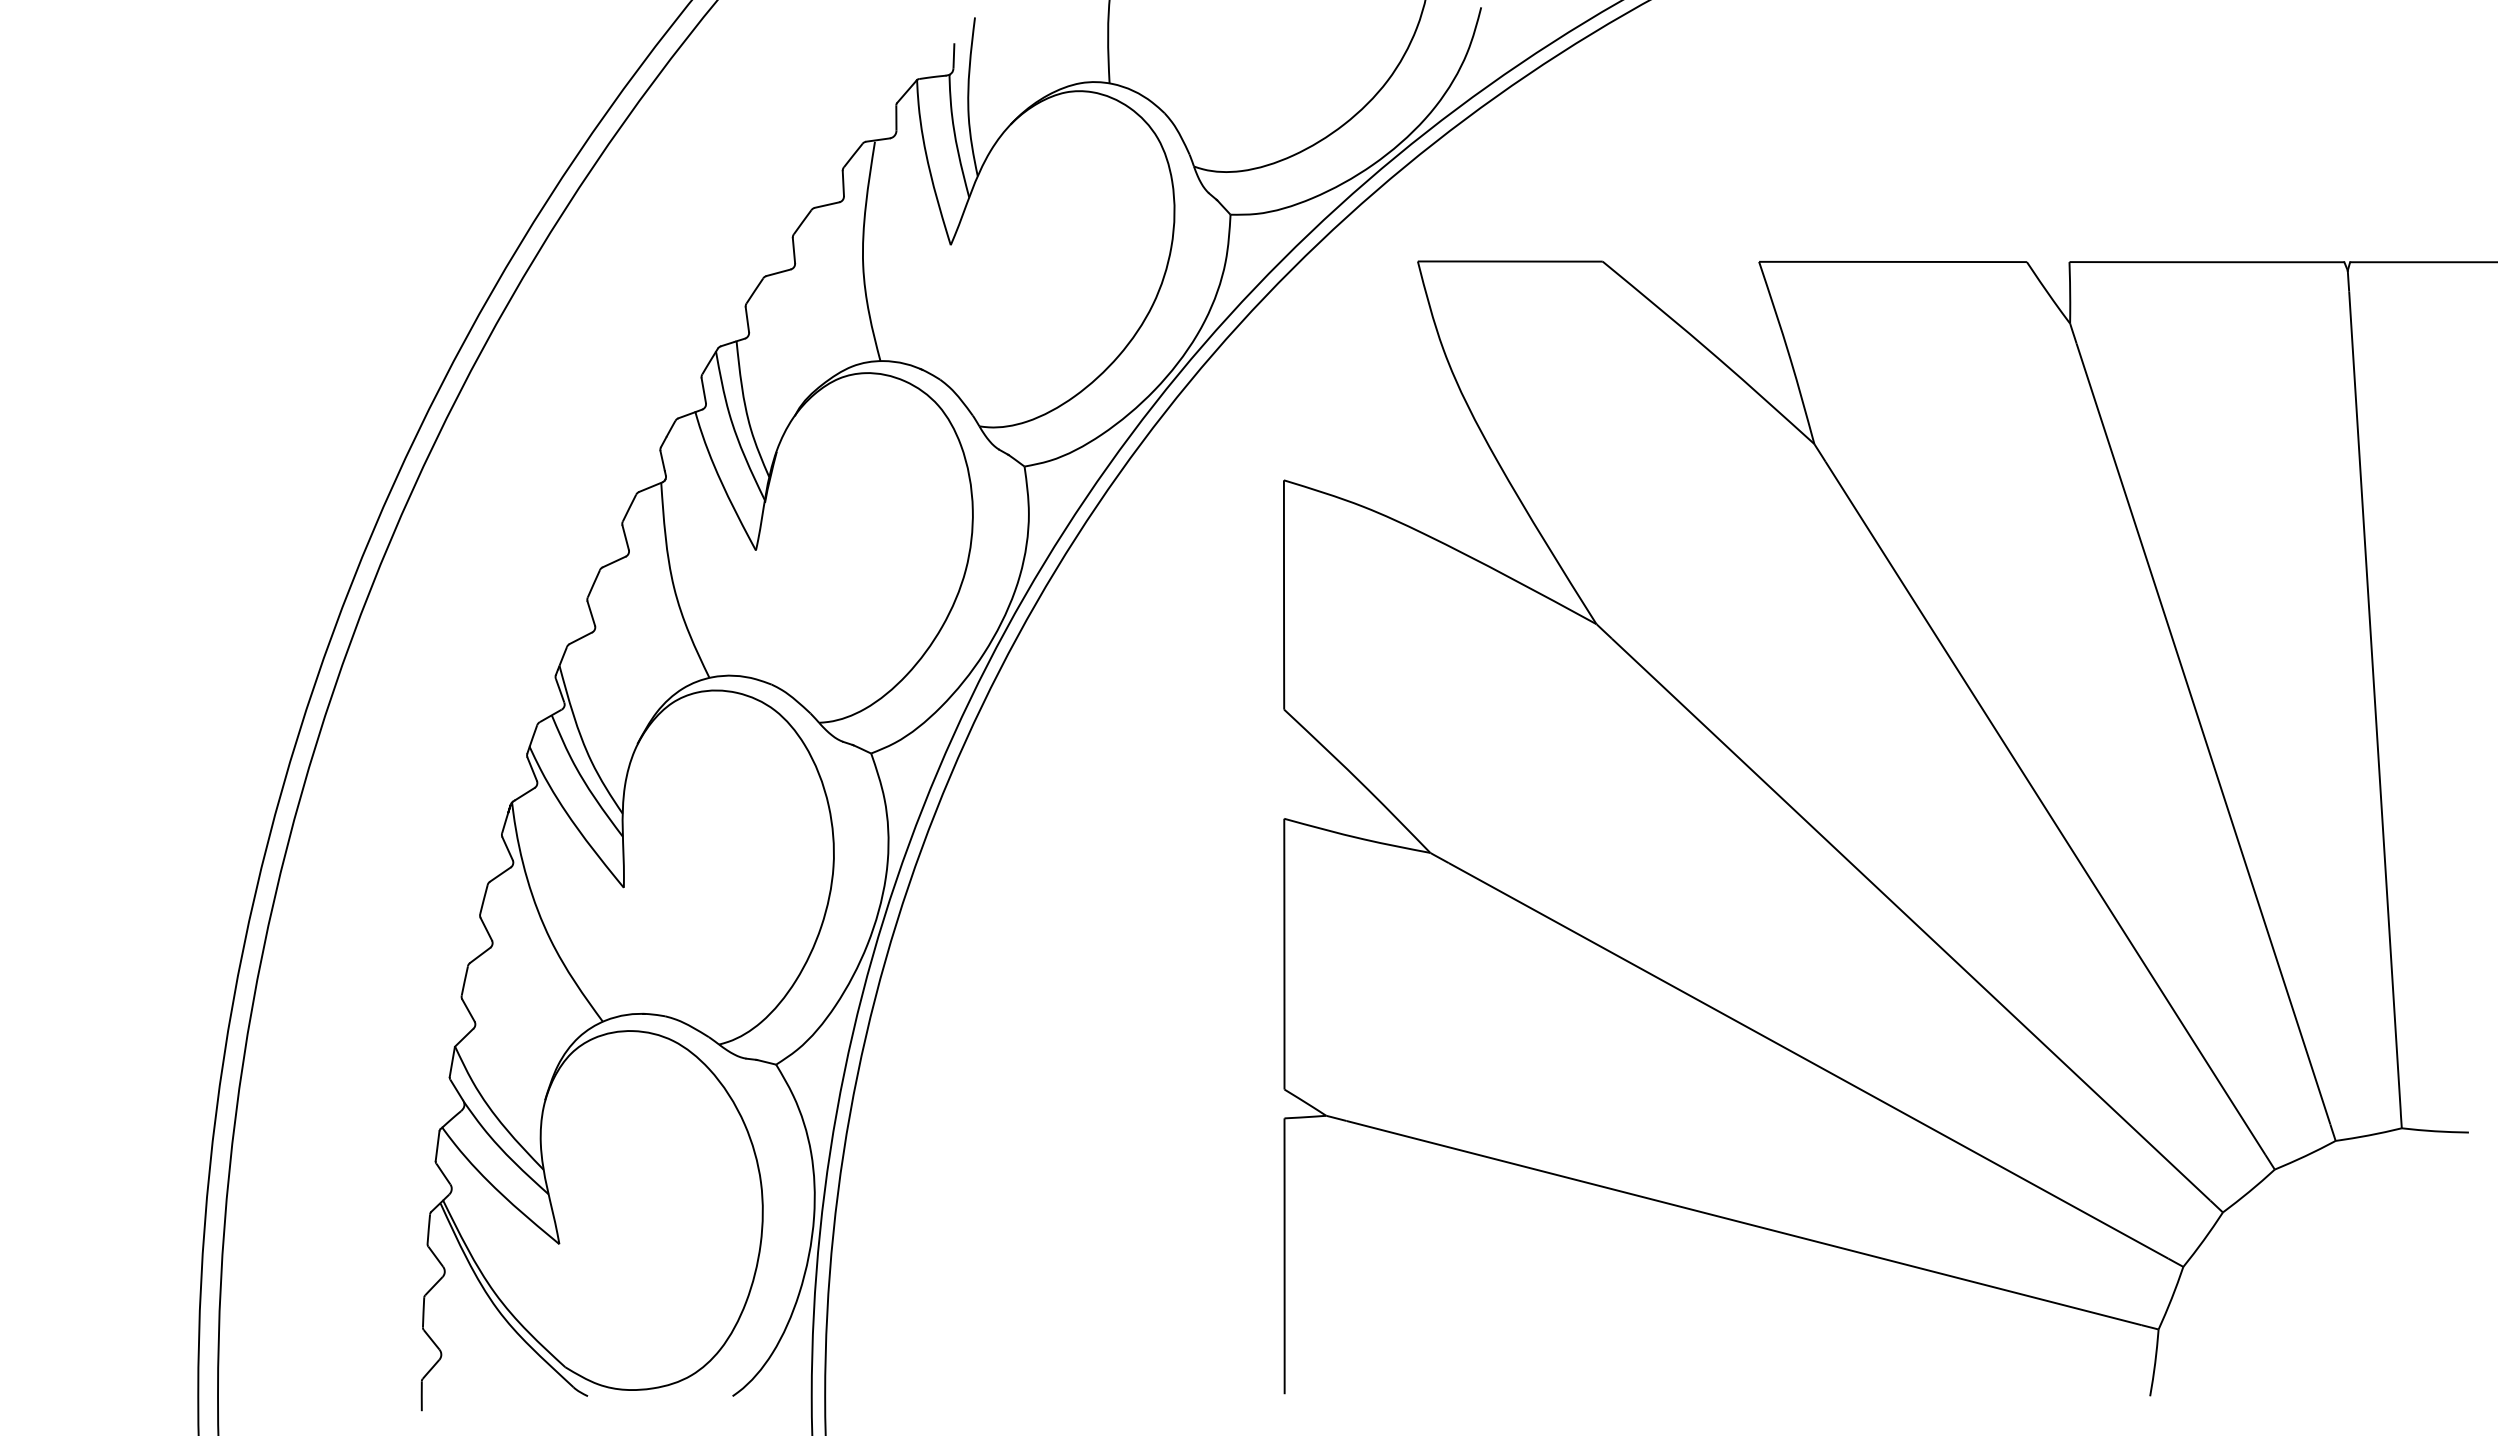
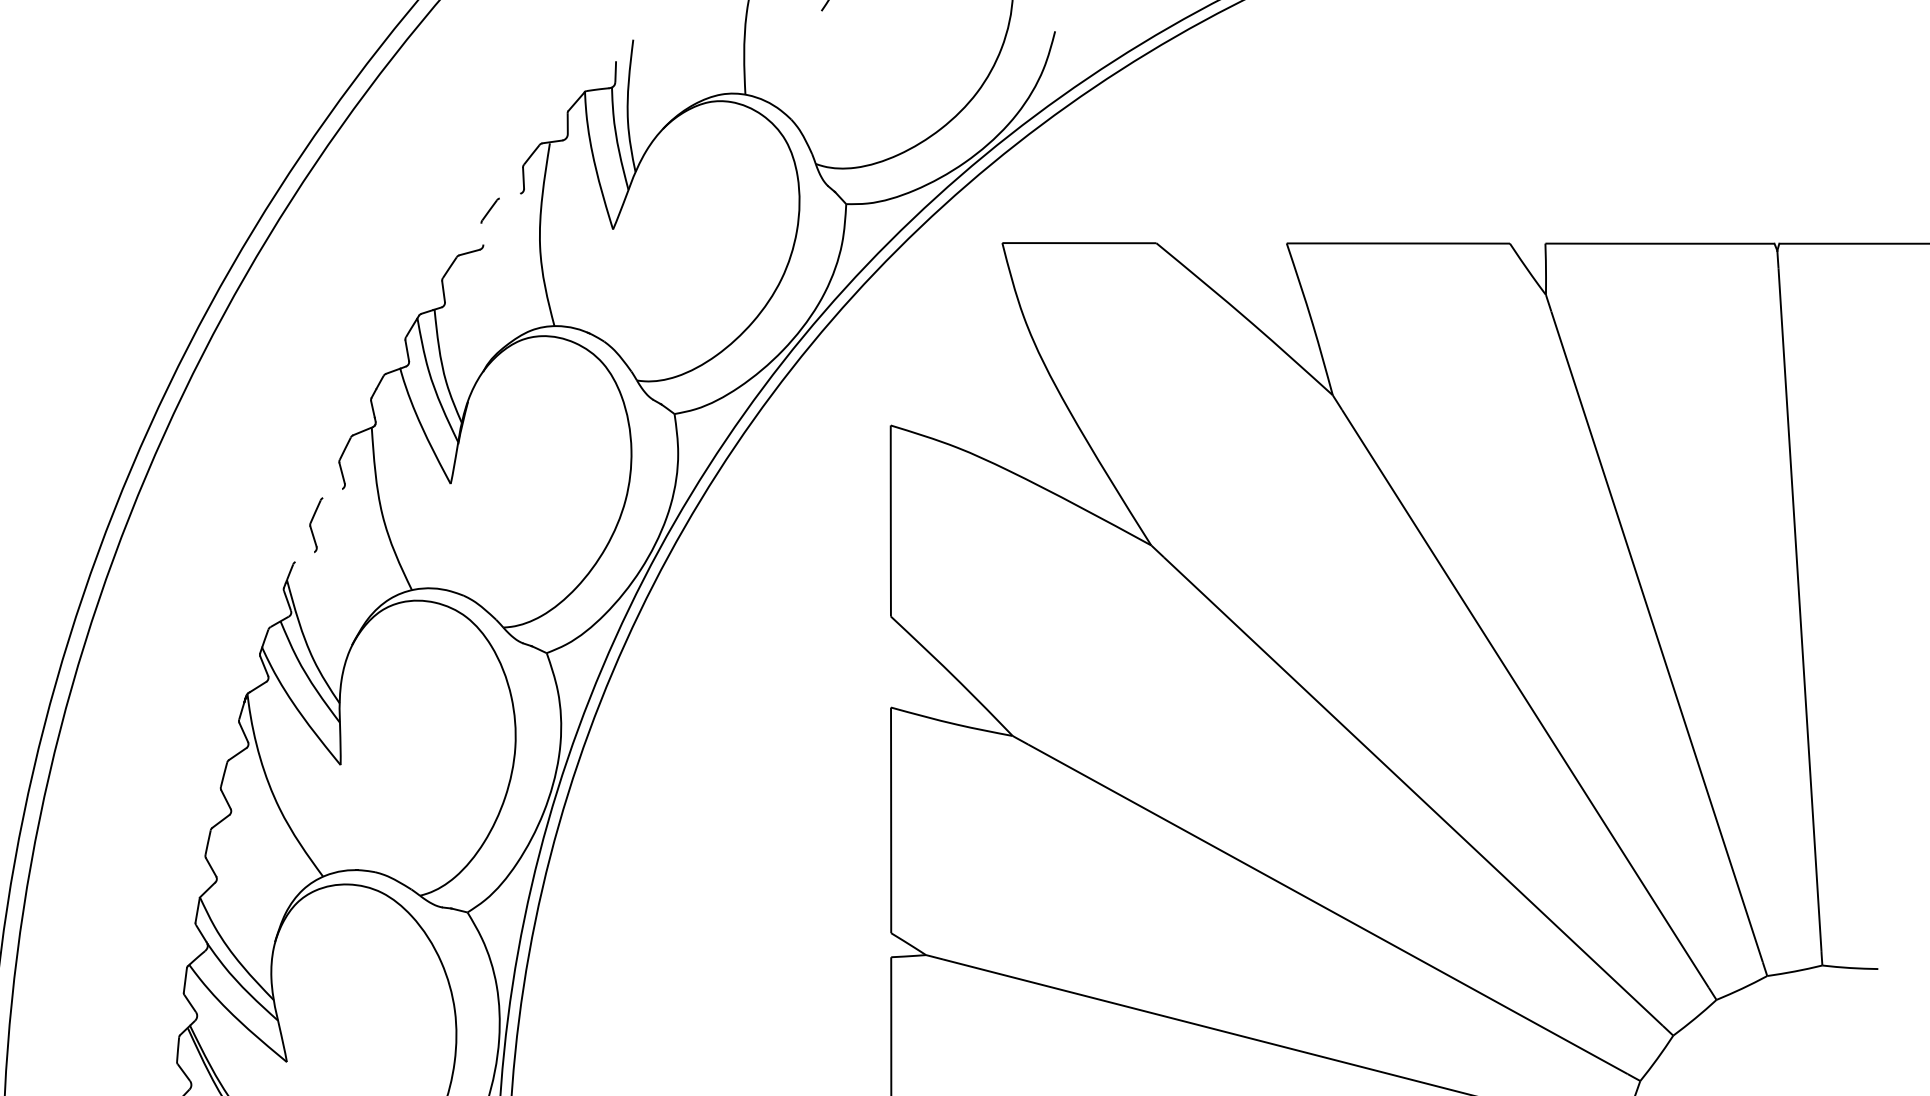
line: (826, 204) -> (509, 195), removed
line: (793, 250) -> (482, 233), removed
line: (613, 561) -> (331, 493), removed
line: (580, 638) -> (304, 557), removed

